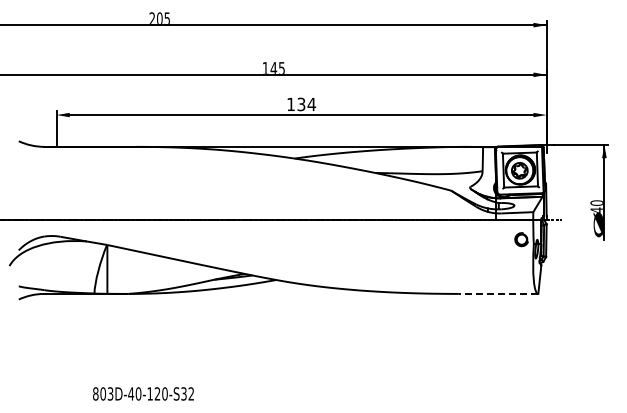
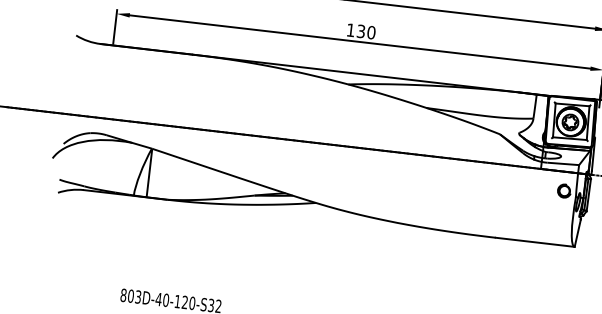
text: (311, 104) -> (371, 32), 134 -> 130
line: (498, 293) -> (535, 241), dashed -> solid

